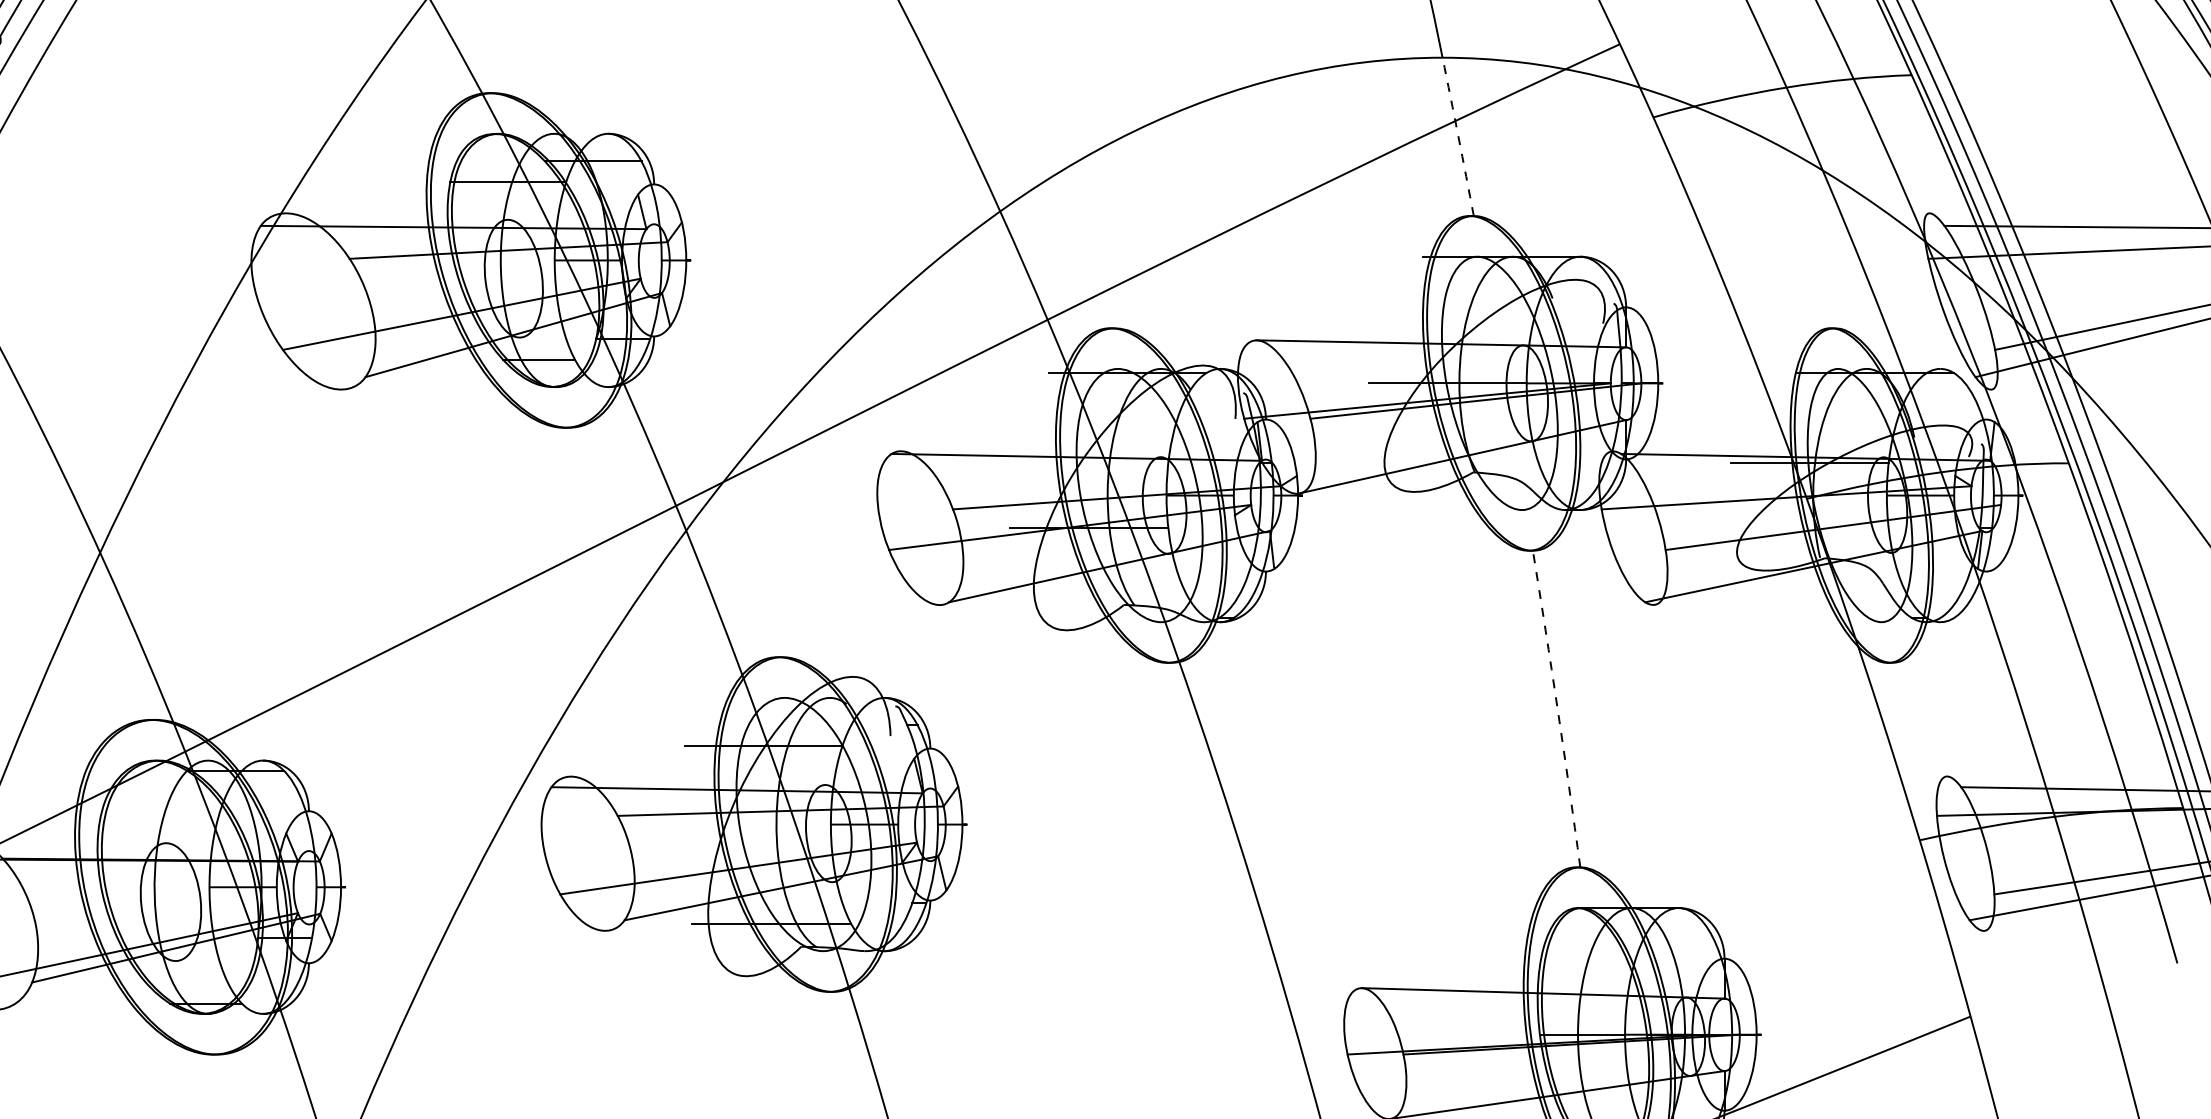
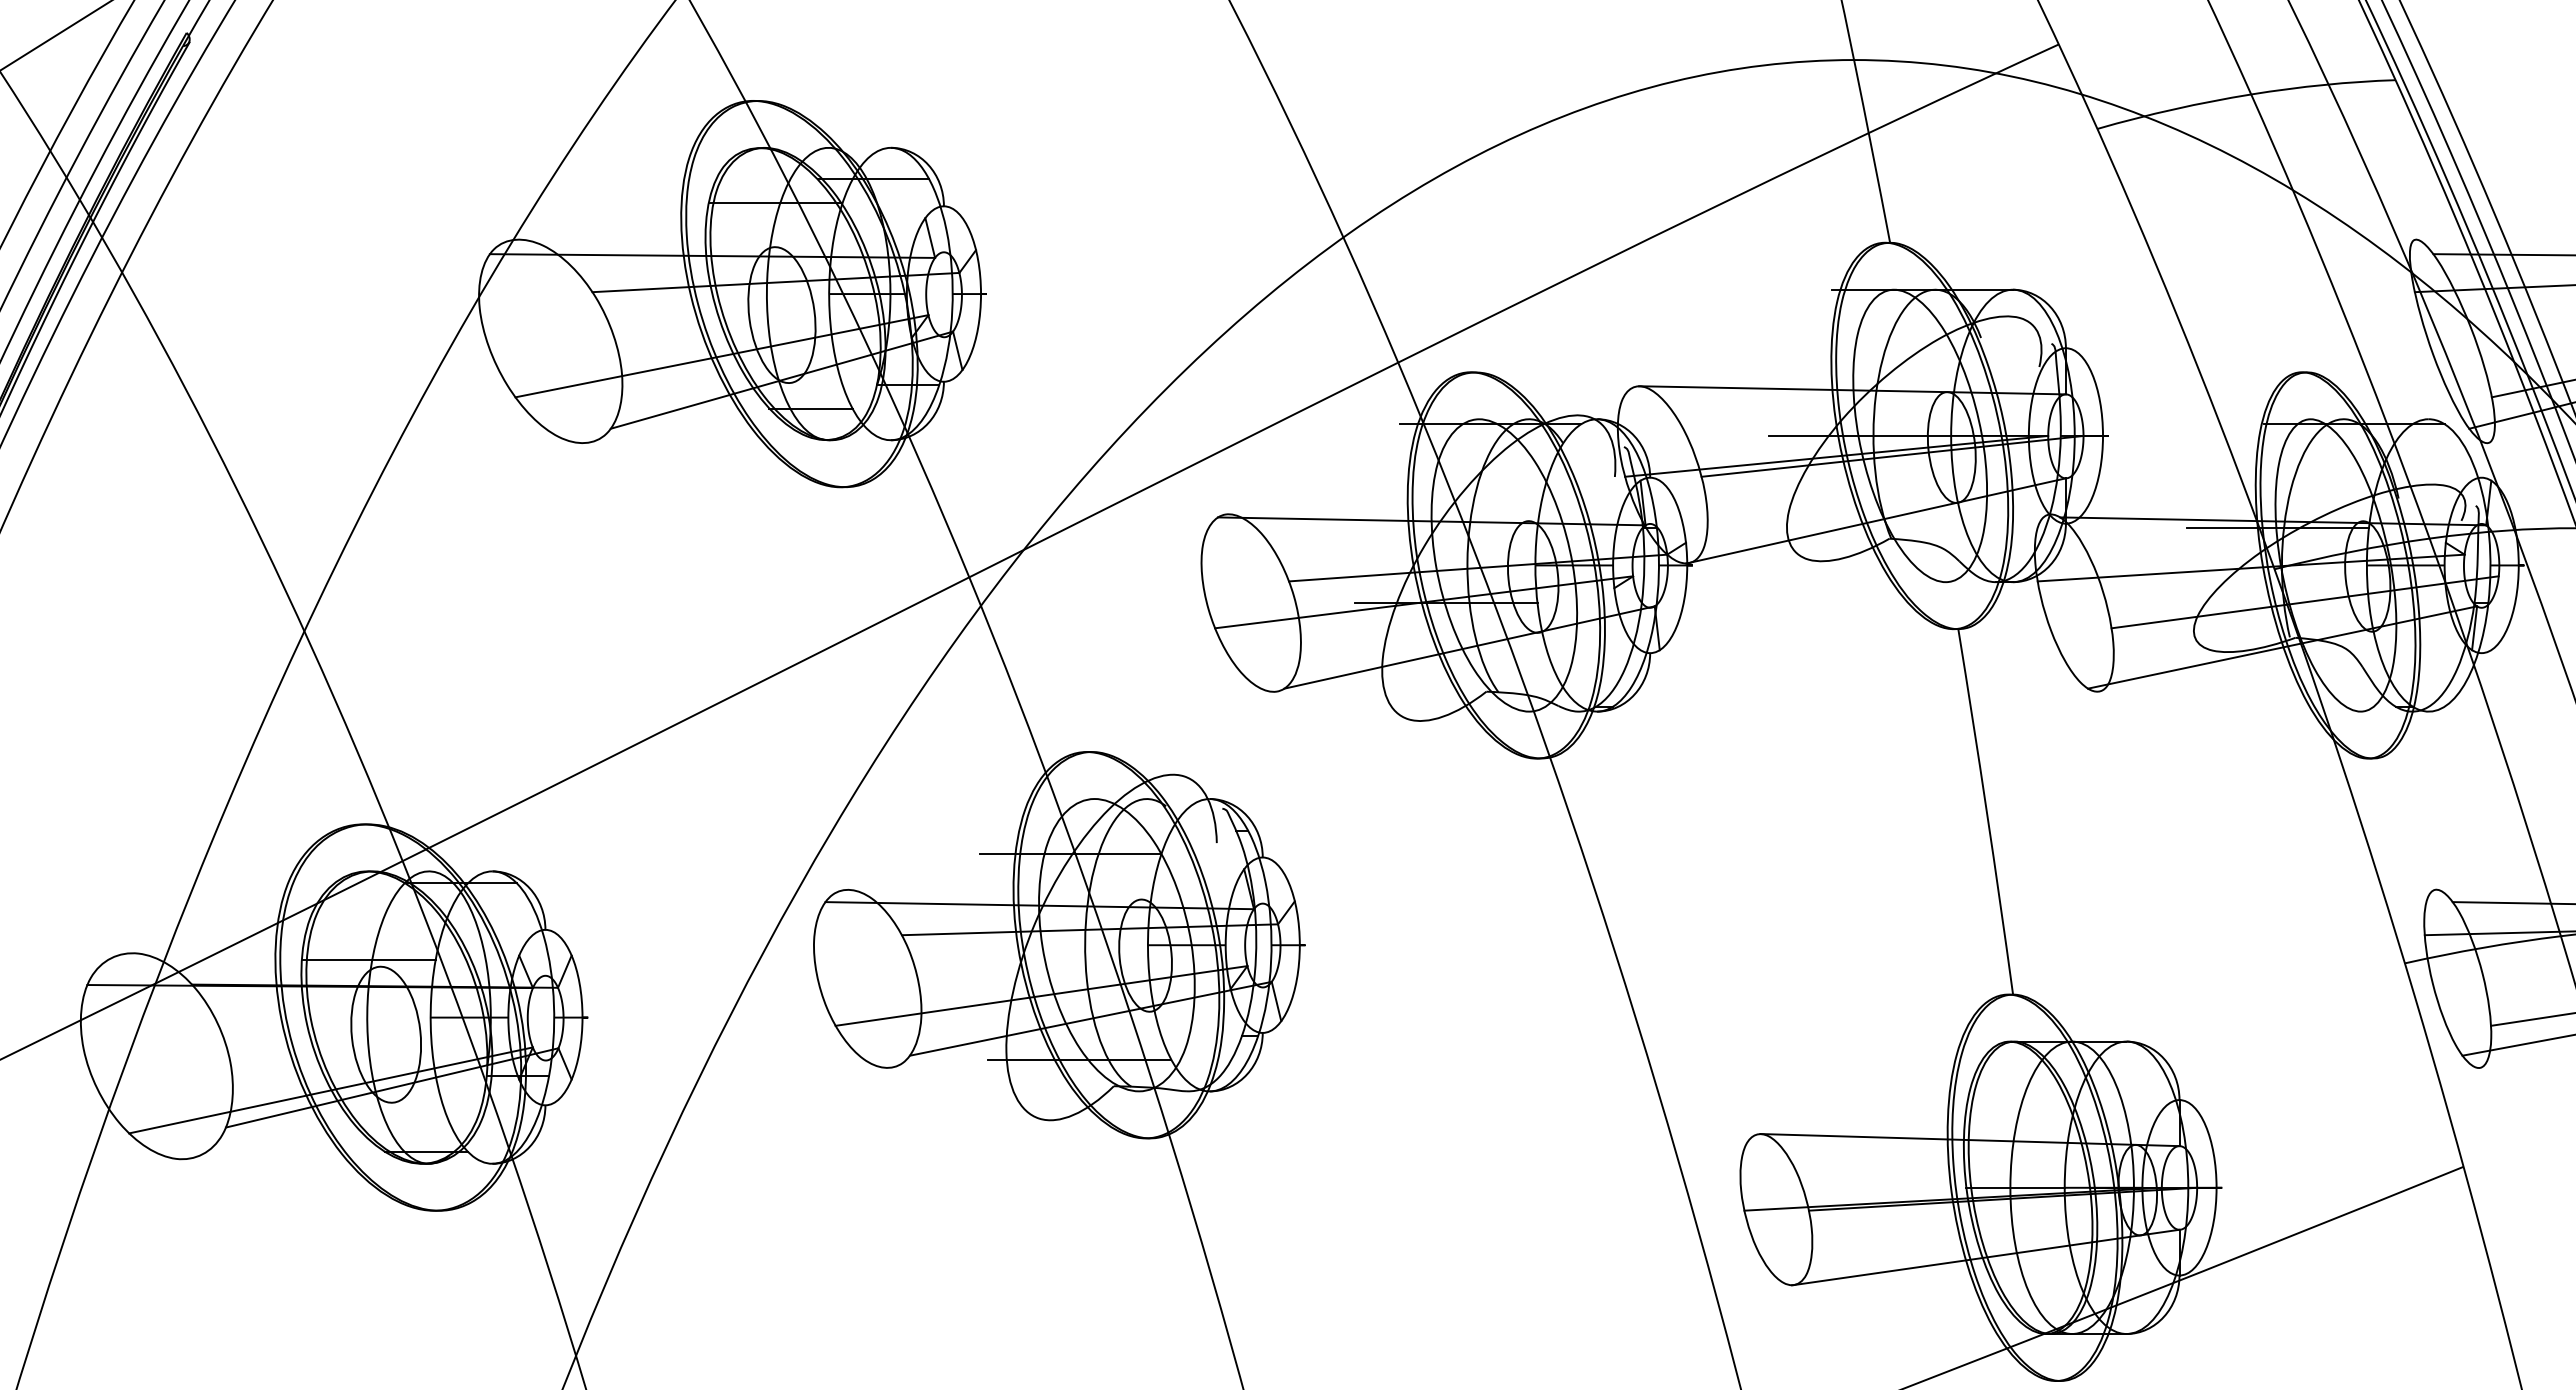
arc: (1458, 136) -> (1872, 151), dashed -> solid
arc: (1557, 708) -> (1986, 811), dashed -> solid
line: (155, 836) -> (368, 959), added

